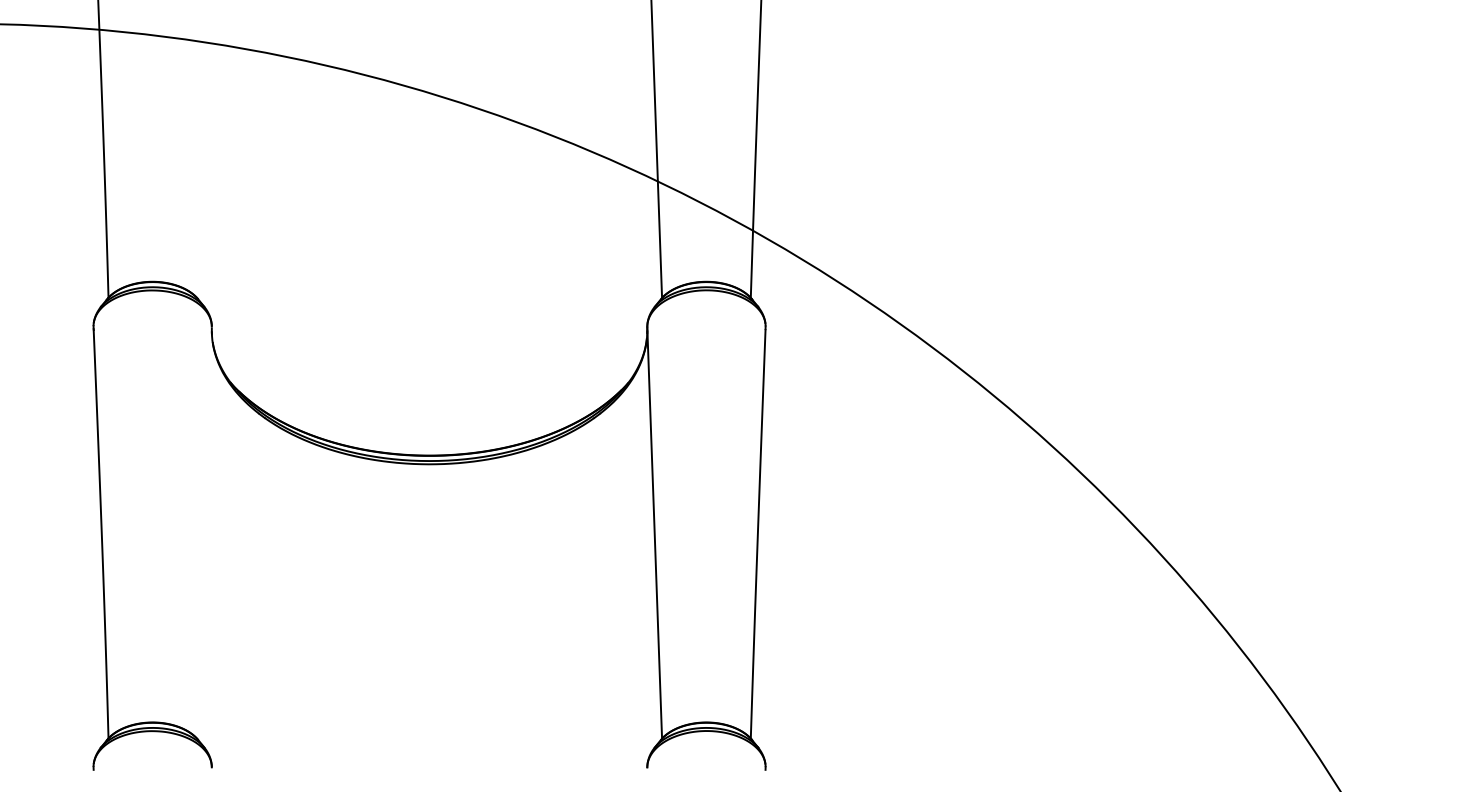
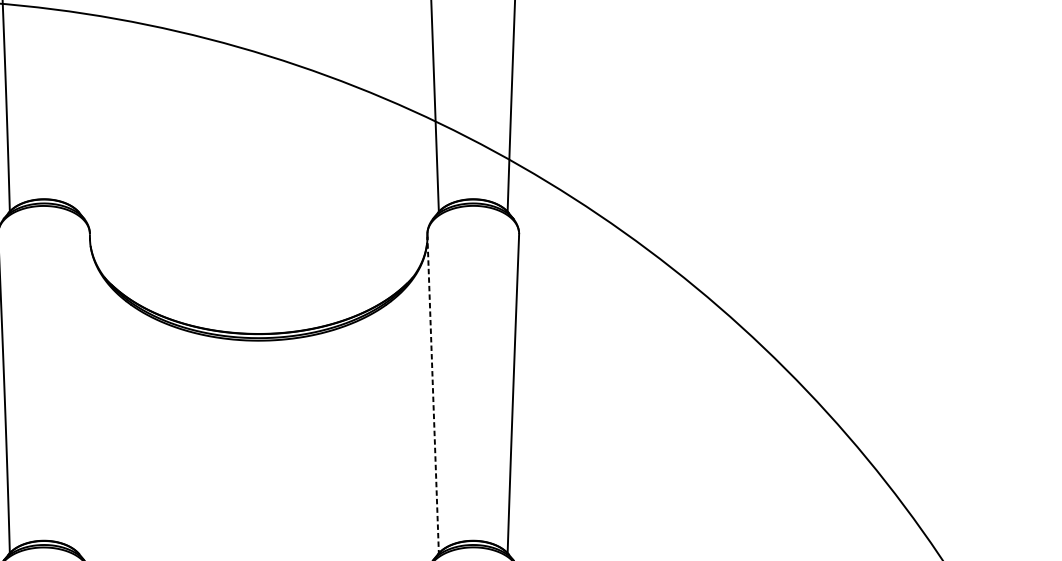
line: (654, 533) -> (433, 394), solid -> dashed

